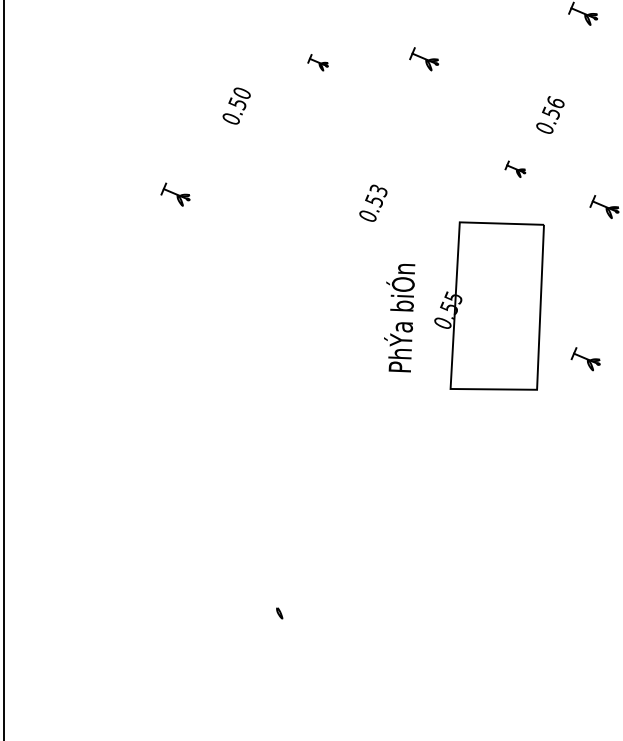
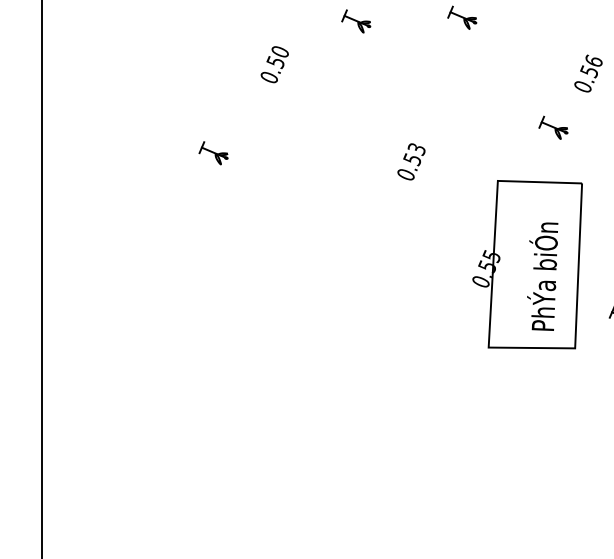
part: (317, 62) -> (355, 21), size x1.43
part: (515, 169) -> (553, 128), size x1.43
text: (399, 318) -> (542, 277), moved

